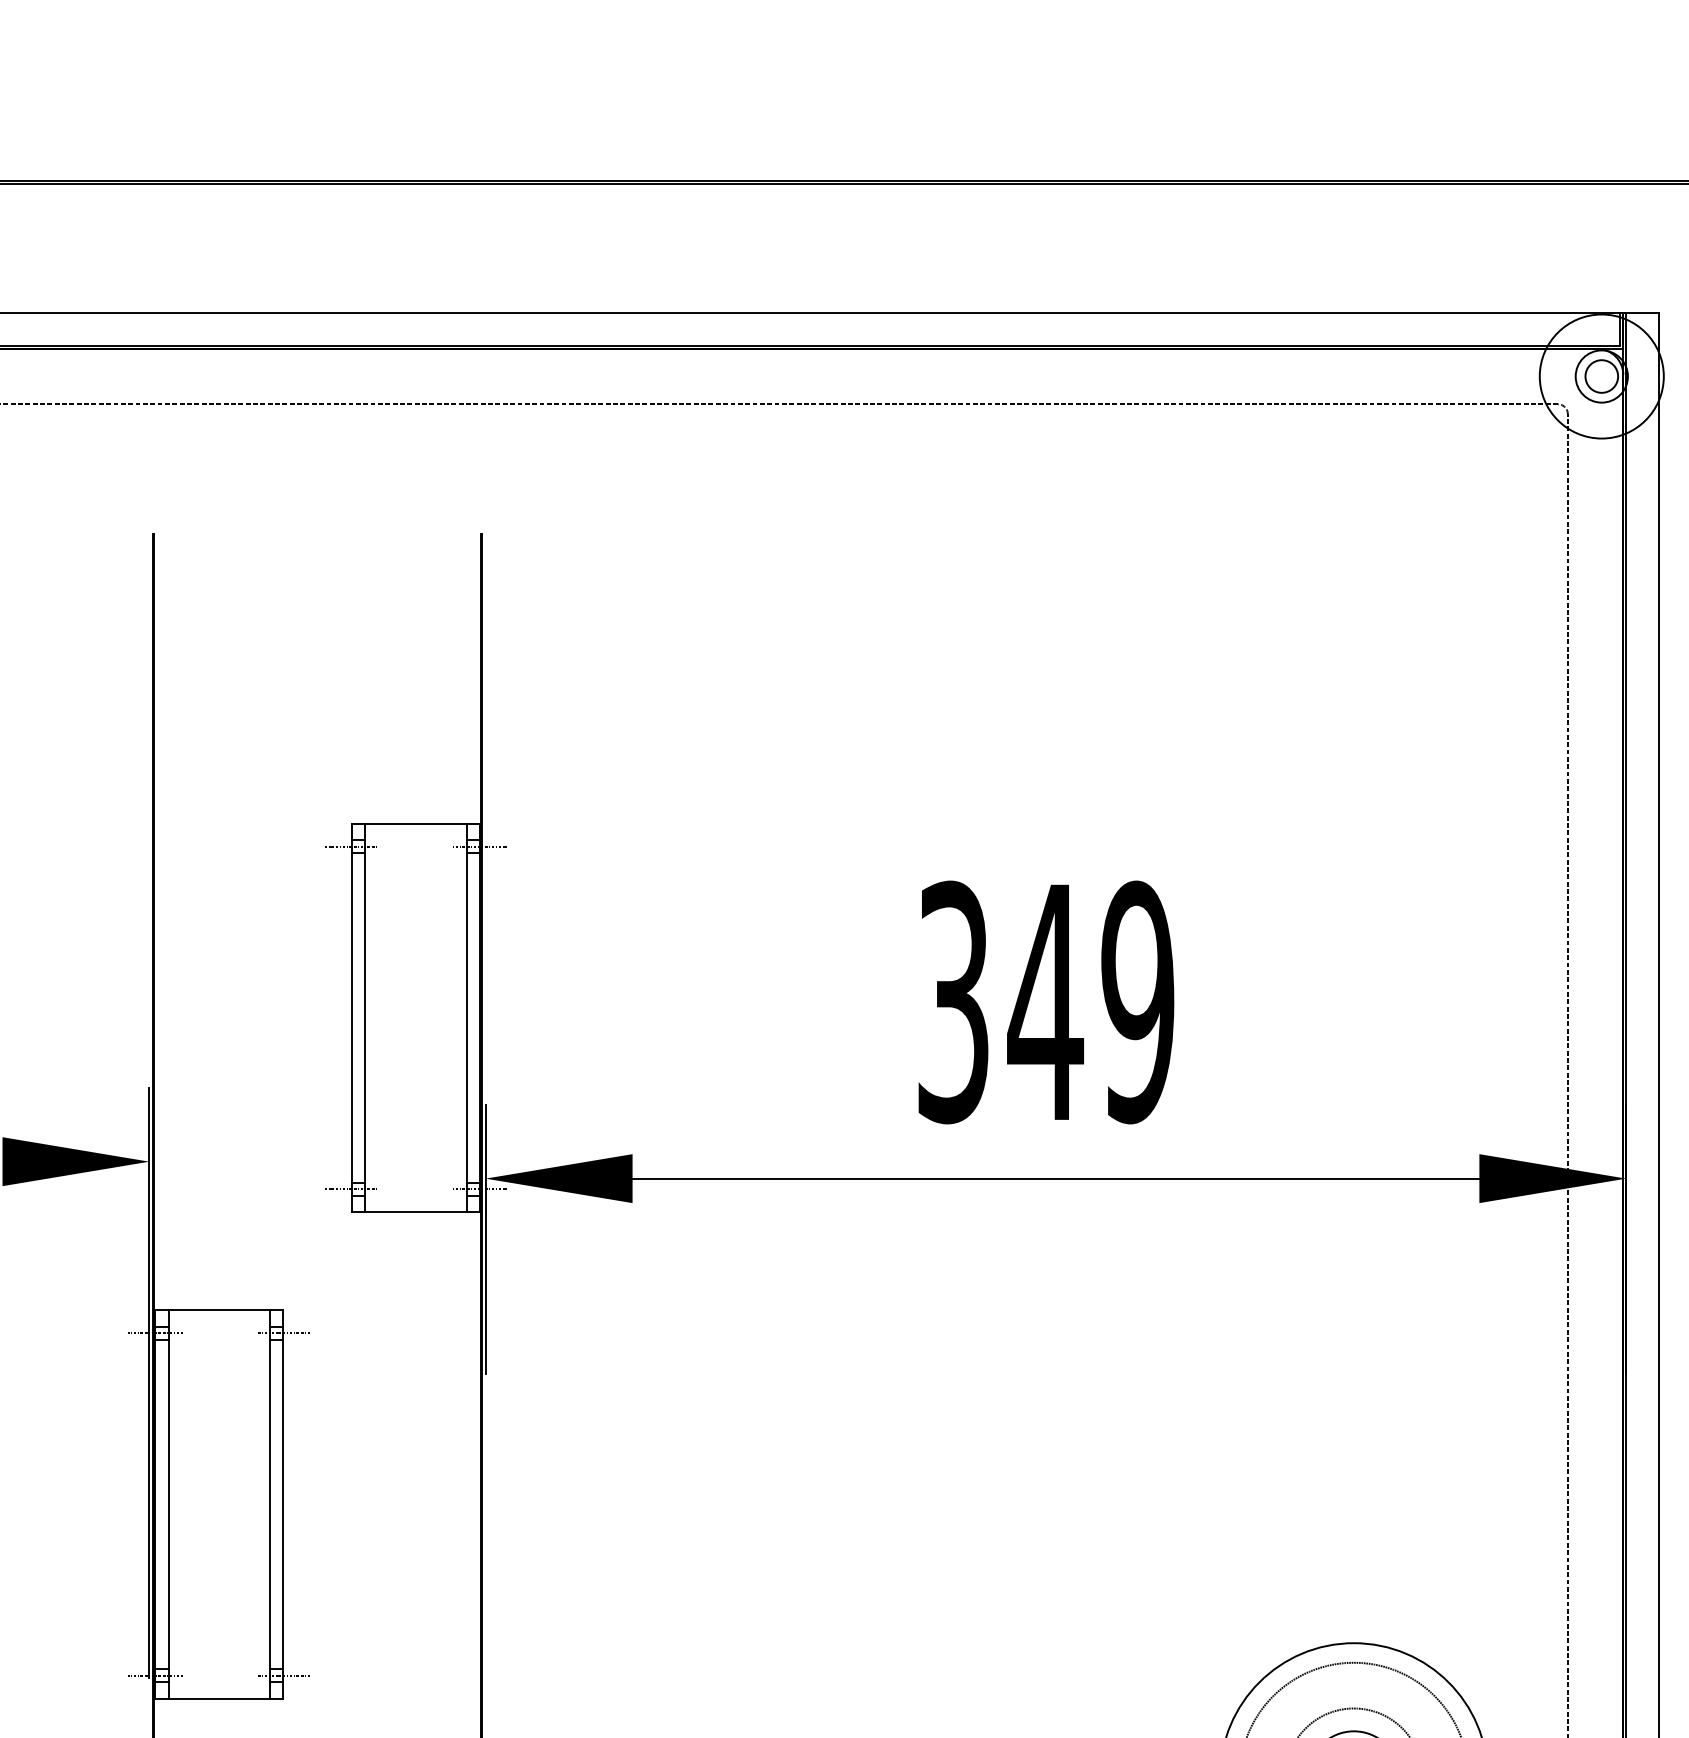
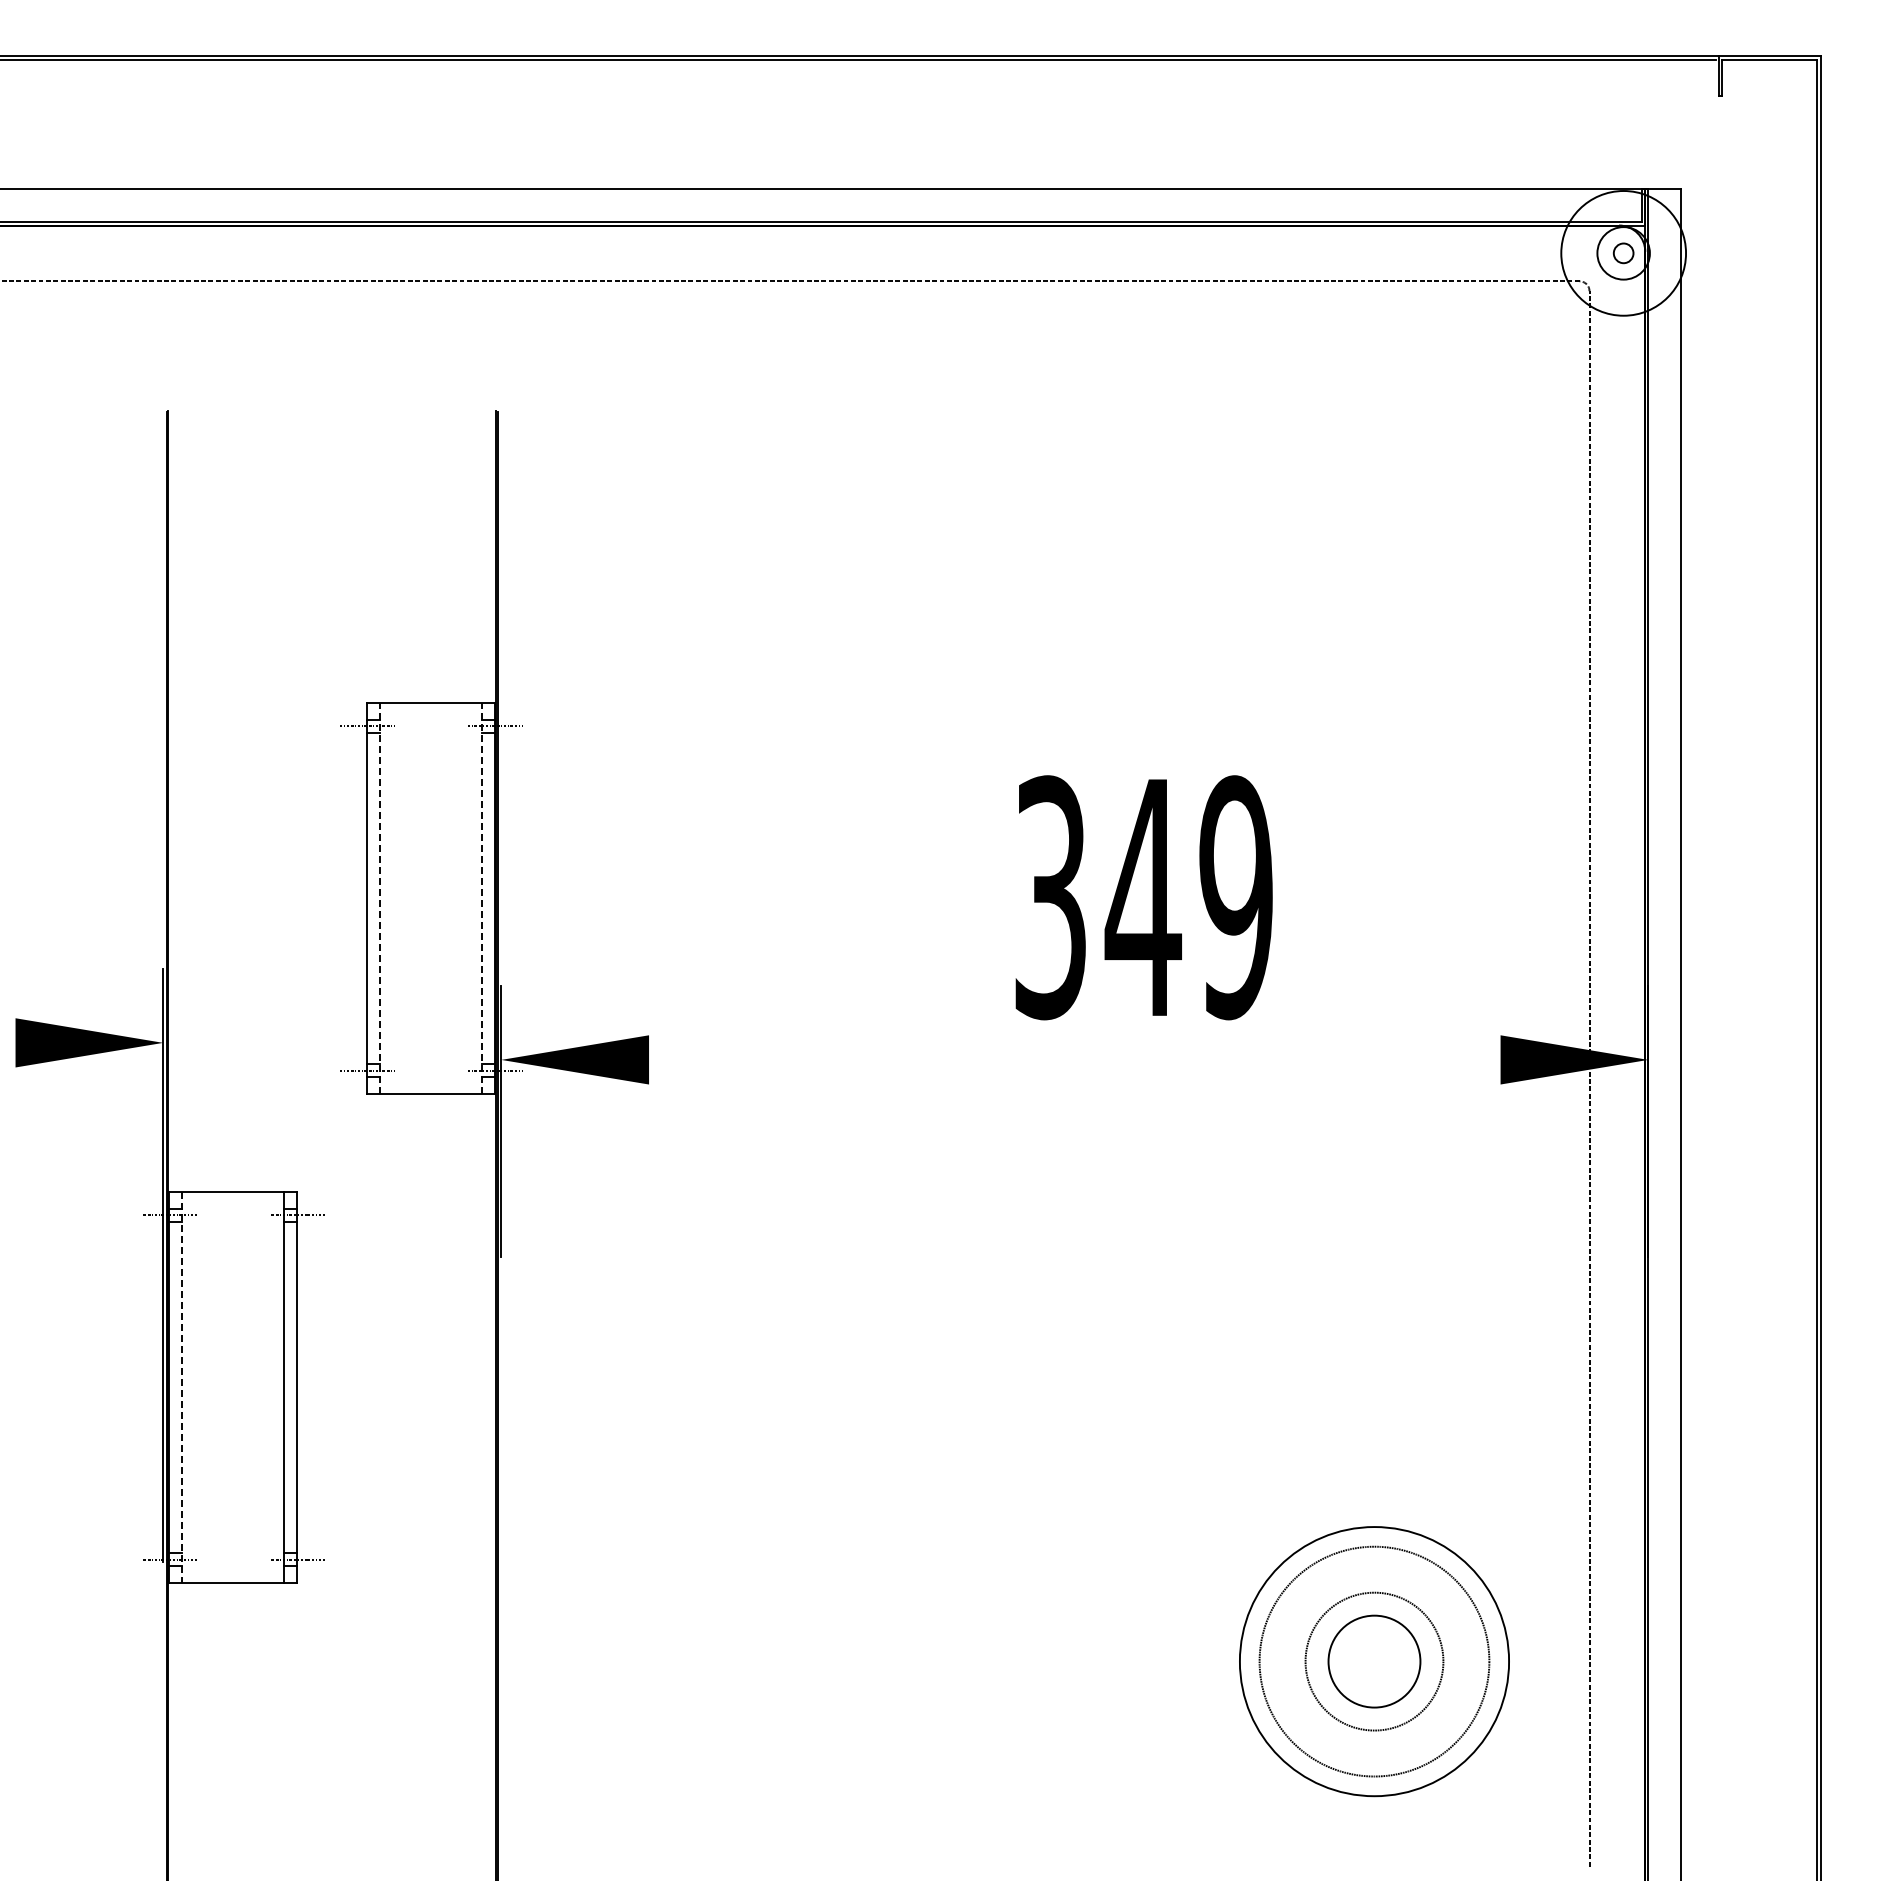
circle: (1601, 375) -> (1623, 252), size x0.6
text: (1045, 1002) -> (1143, 897), moved
line: (365, 1017) -> (380, 897), solid -> dashed
line: (466, 1017) -> (482, 897), solid -> dashed
line: (1055, 1178) -> (1074, 1059), removed
line: (168, 1505) -> (182, 1388), solid -> dashed

